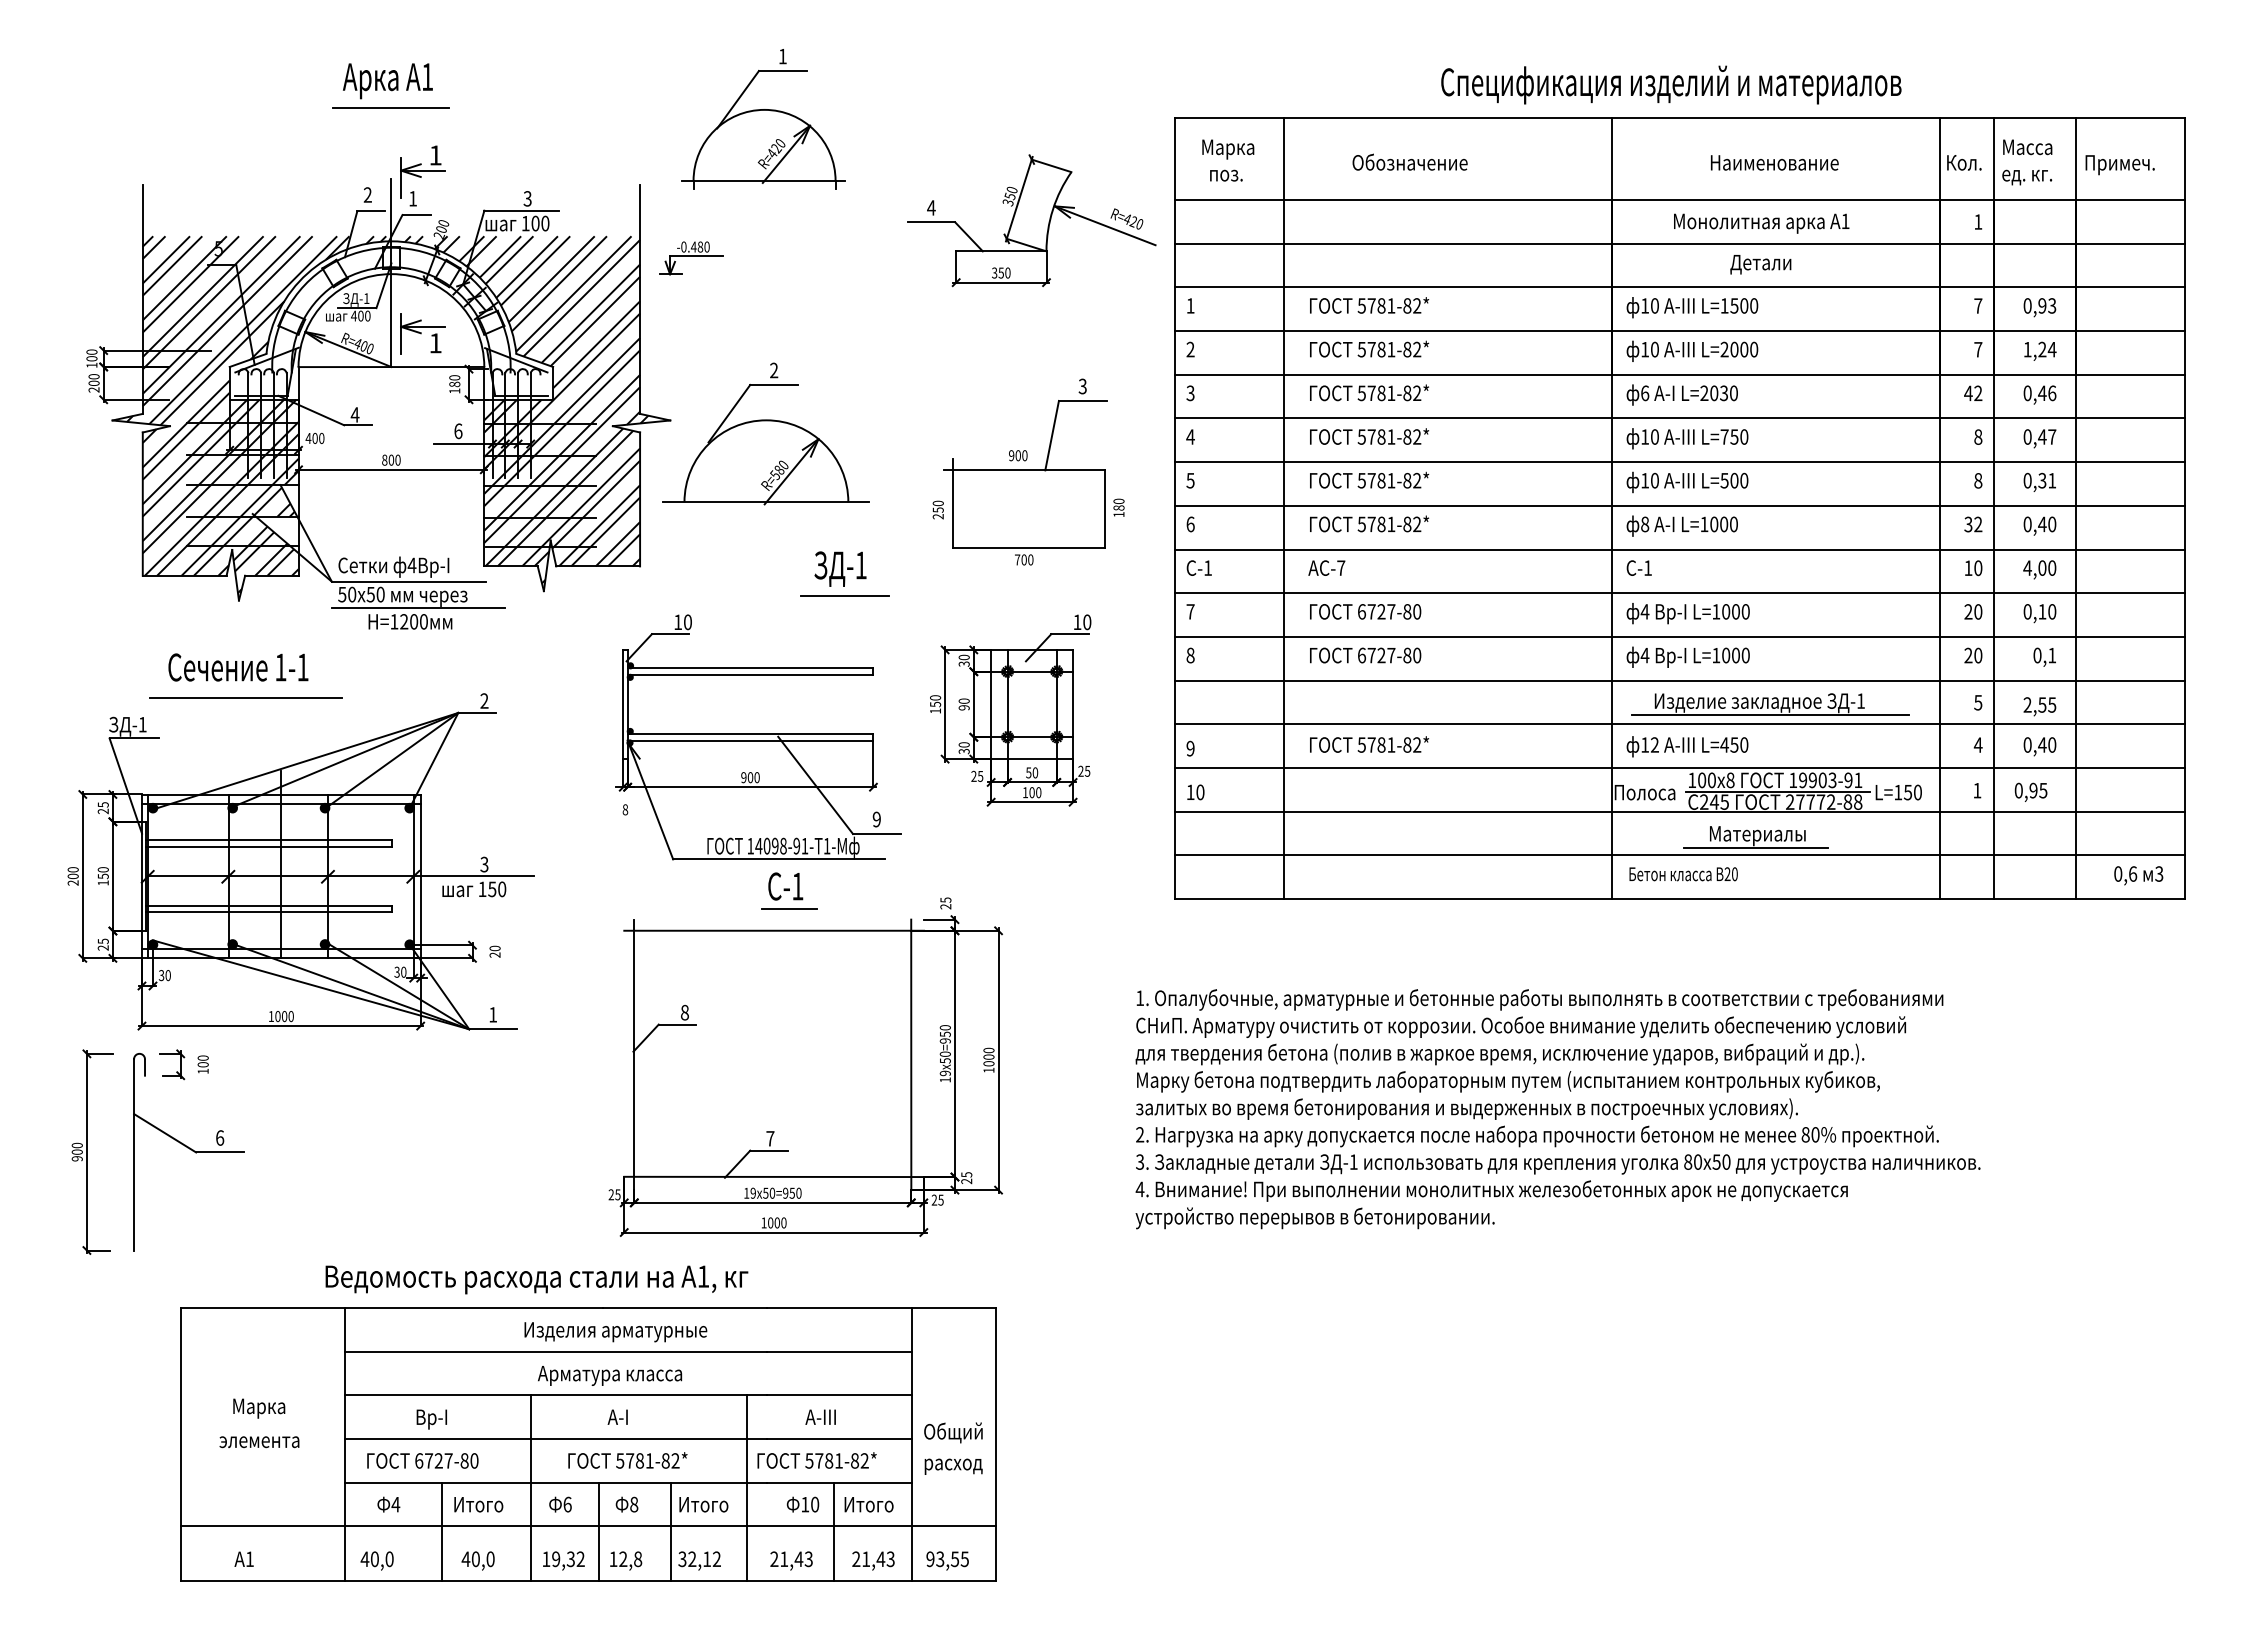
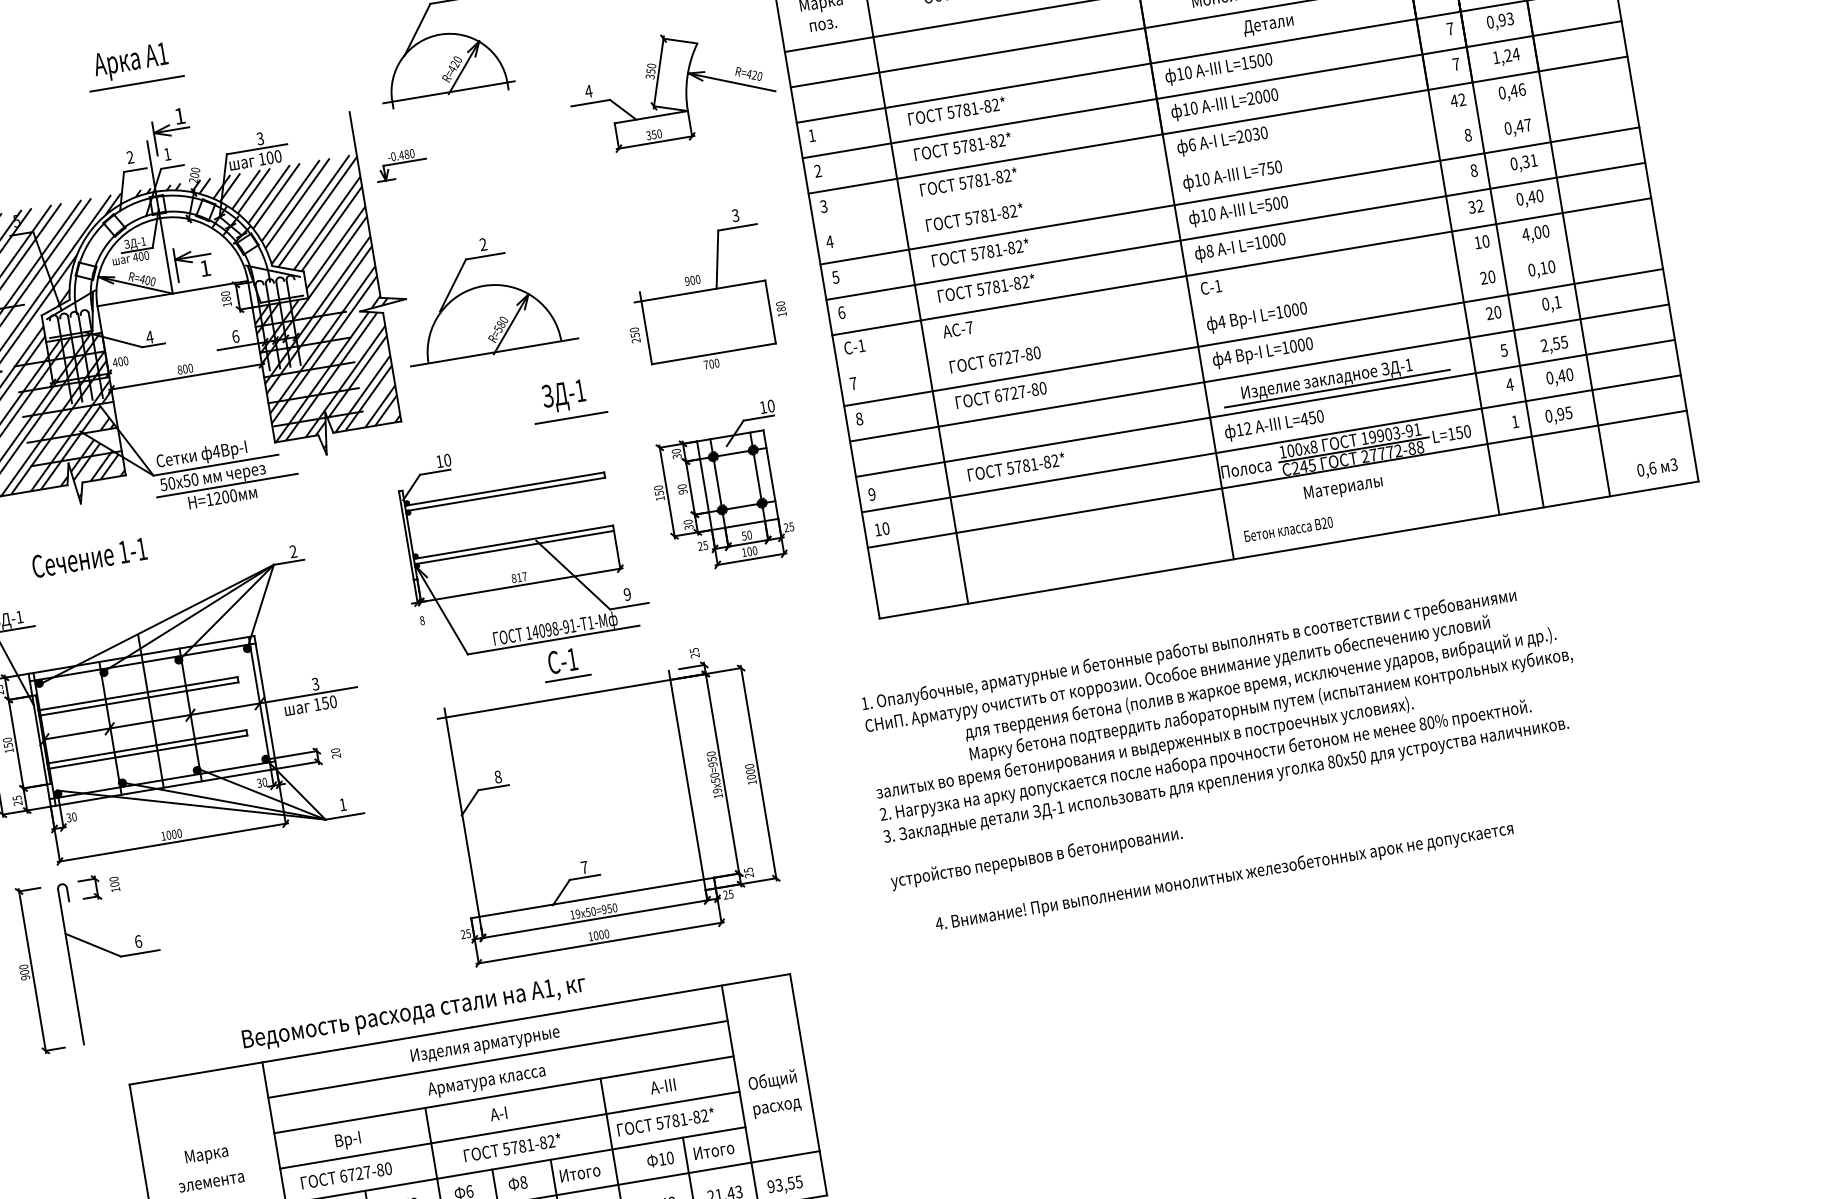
line: (1679, 418) -> (1223, 160), removed
line: (1679, 593) -> (1247, 302), removed
line: (246, 698) -> (100, 581), removed
text: (750, 777) -> (519, 577), 900 -> 817
line: (1755, 847) -> (1343, 497), removed
line: (1679, 855) -> (1282, 514), removed
text: (1507, 1067) -> (1268, 693), moved
text: (1491, 1190) -> (1224, 876), moved

